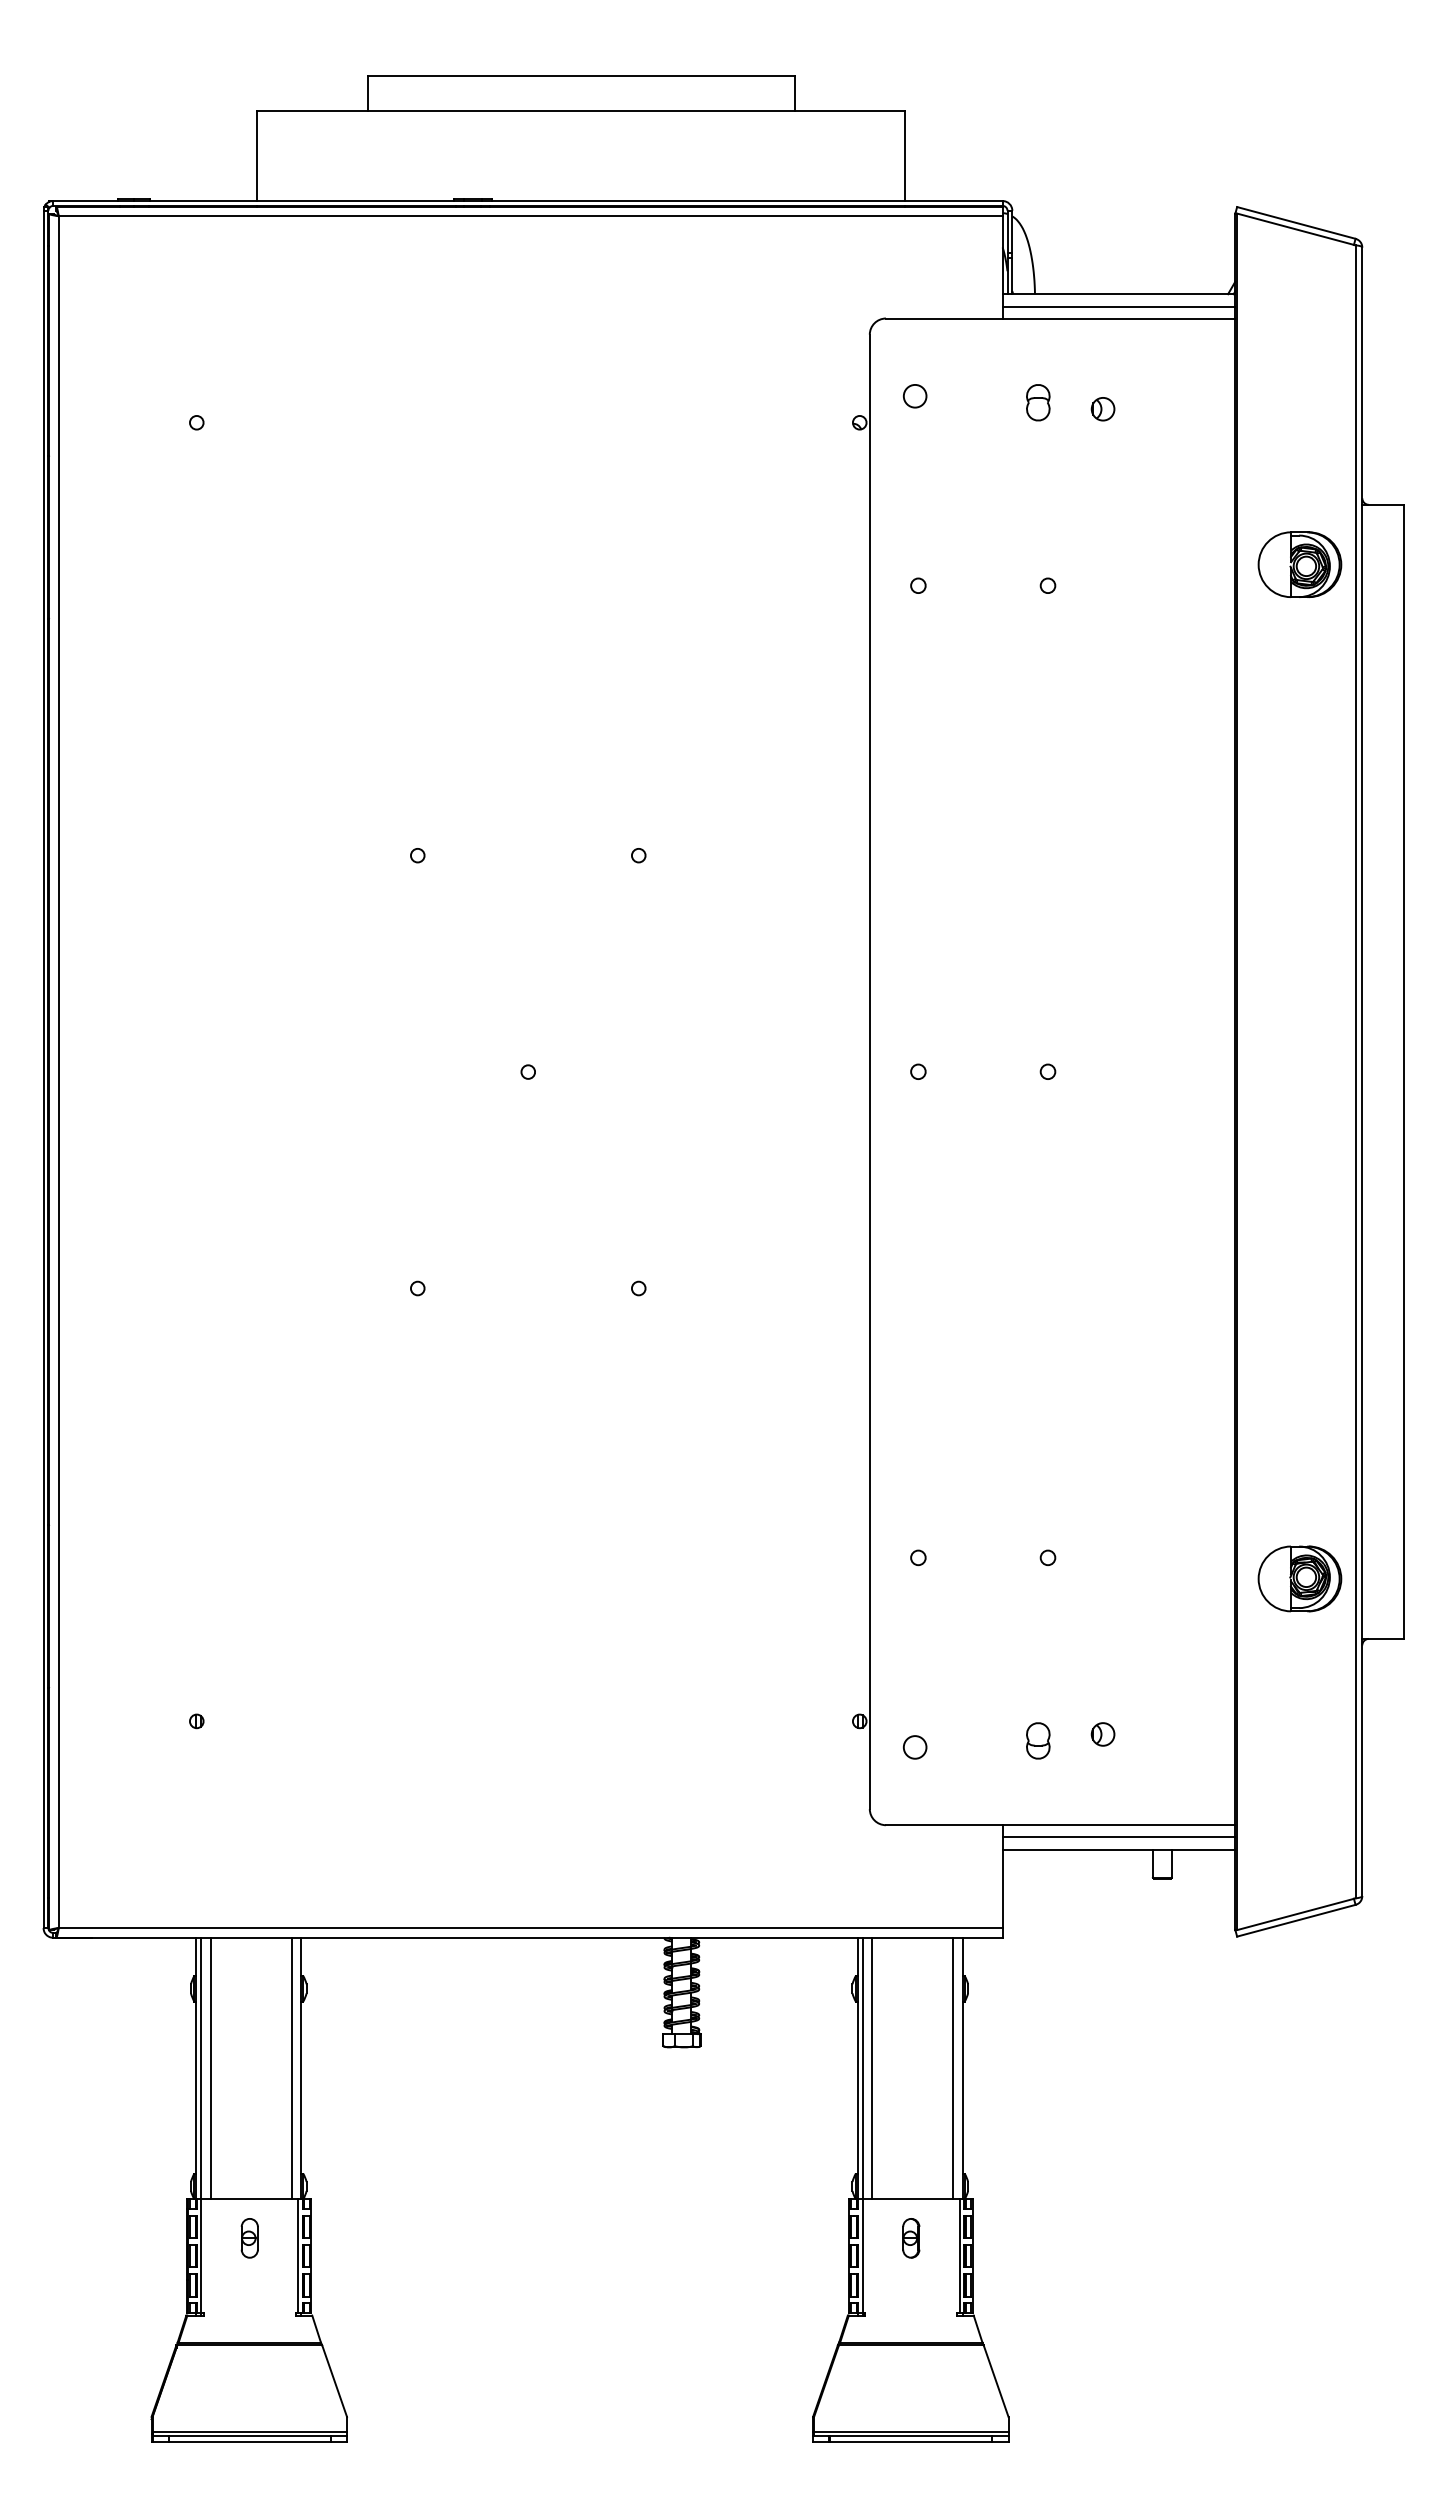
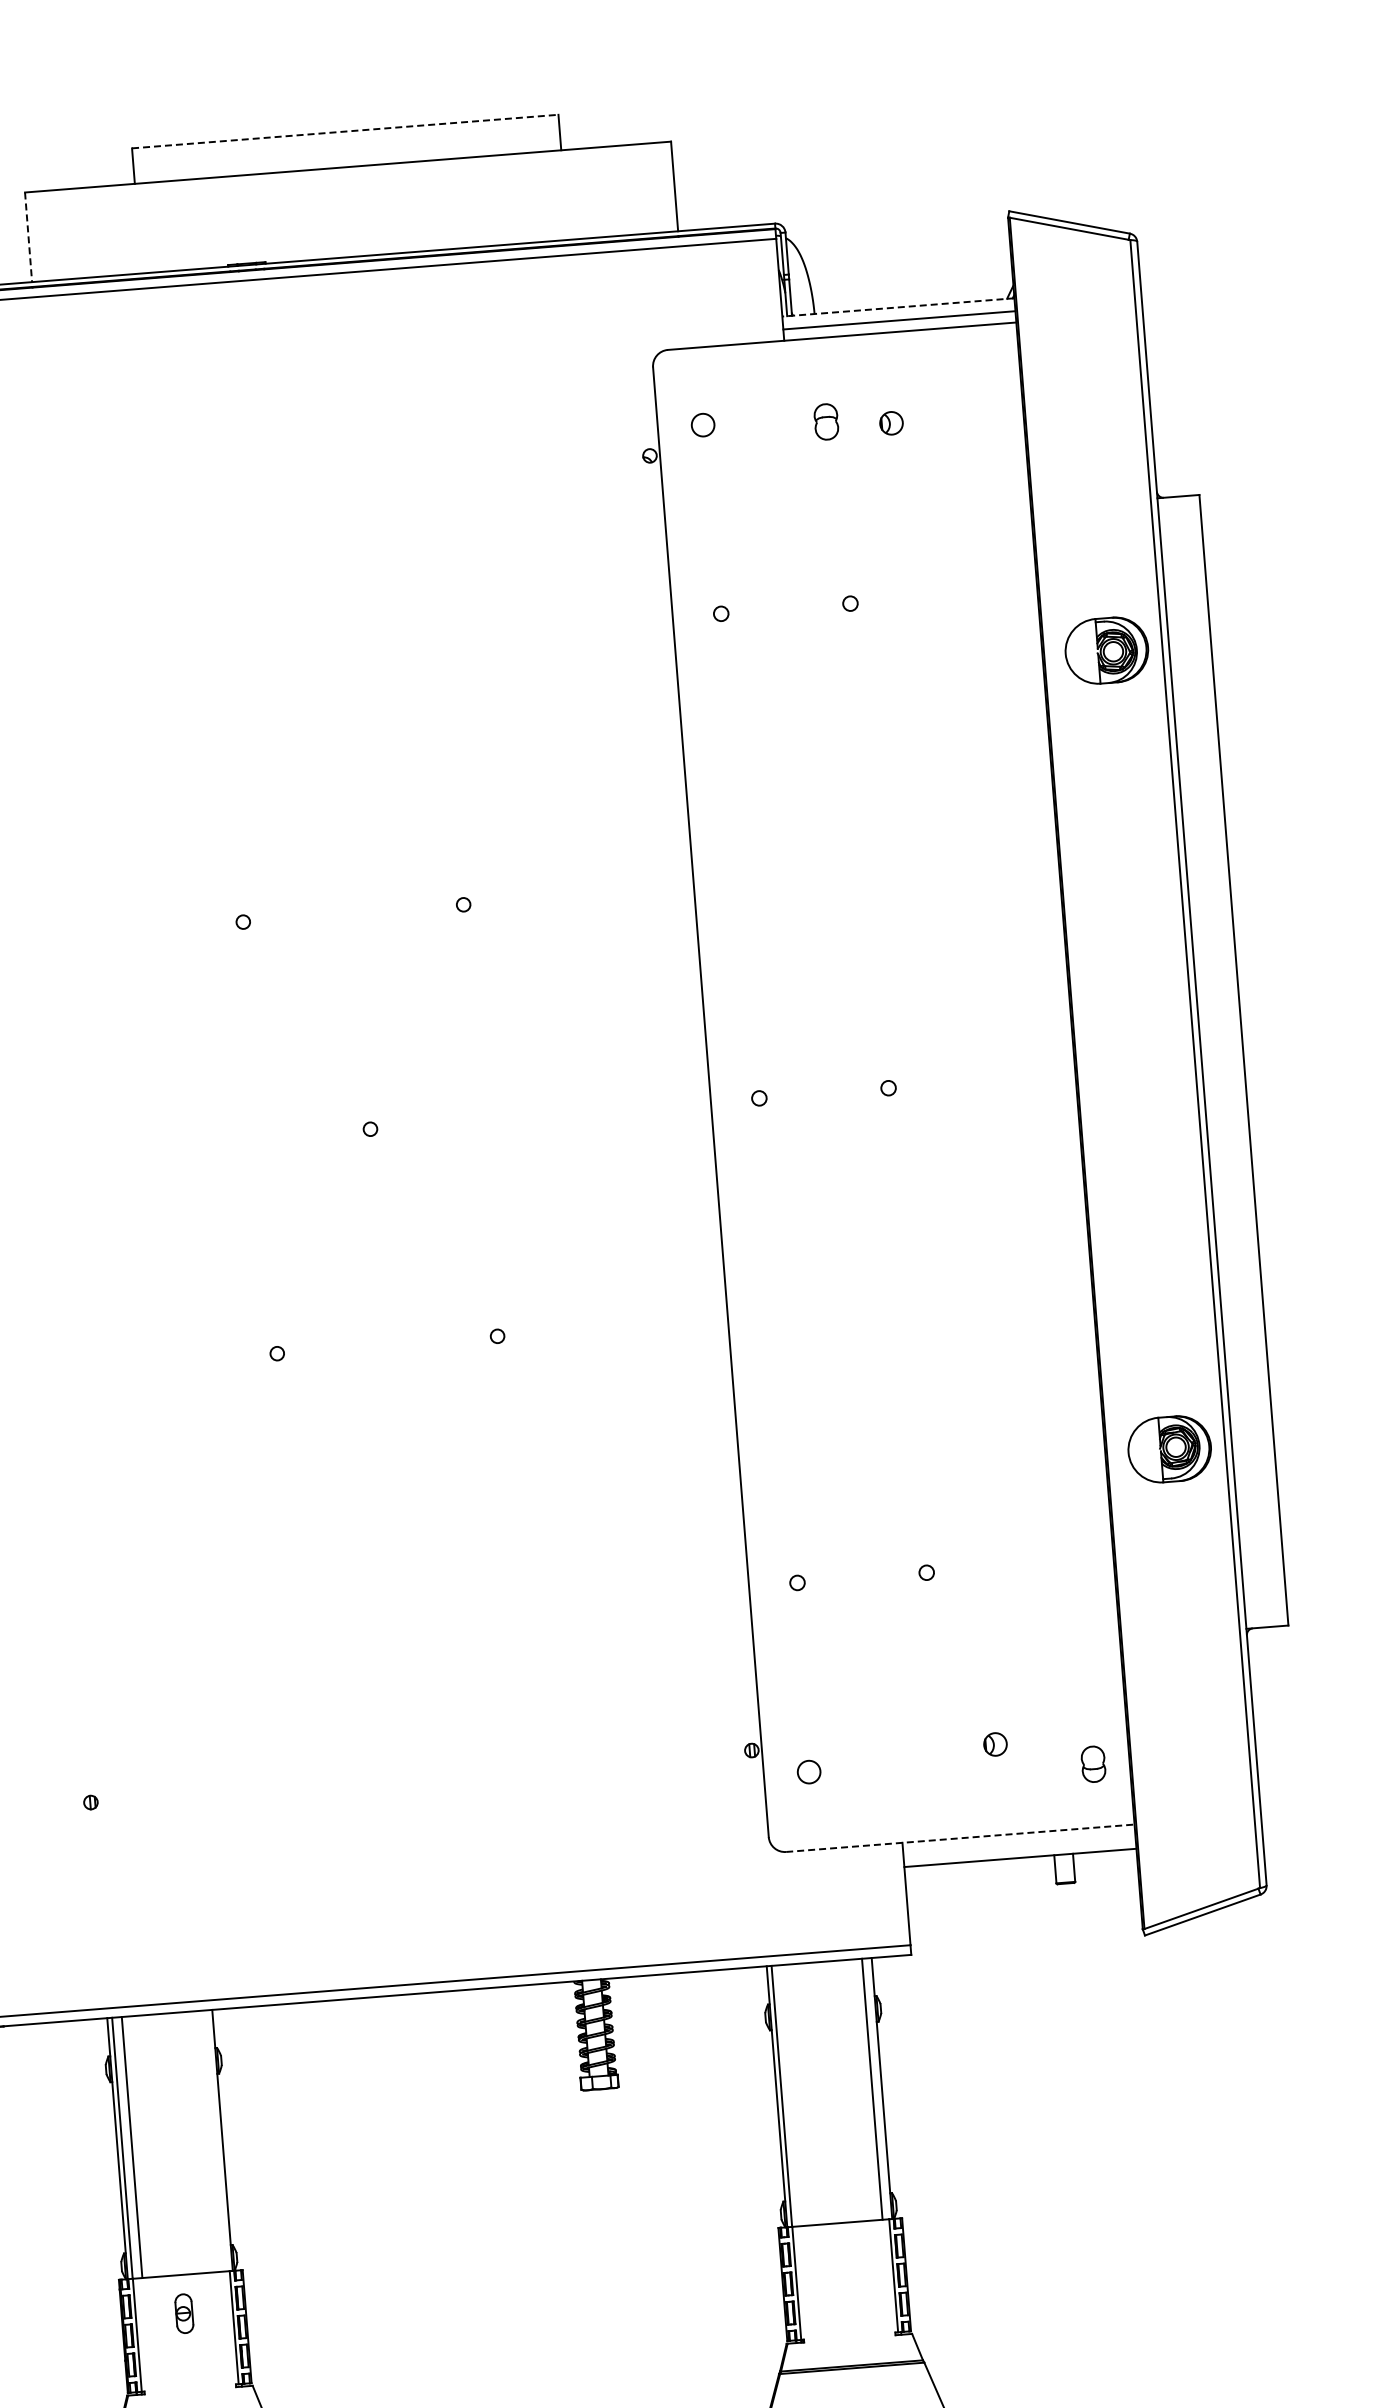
line: (581, 75) -> (345, 131), solid -> dashed
line: (257, 156) -> (28, 237), solid -> dashed
line: (1118, 294) -> (897, 307), solid -> dashed
part: (1299, 564) -> (1106, 650), moved
part: (1299, 1578) -> (1169, 1448), moved
part: (1038, 1740) -> (1093, 1763), moved
line: (1060, 1825) -> (960, 1838), solid -> dashed
line: (1118, 1836) -> (1018, 1844), removed
line: (291, 2068) -> (212, 2141), removed
line: (872, 2068) -> (791, 2095), removed
part: (911, 2238) -> (844, 2261), removed

